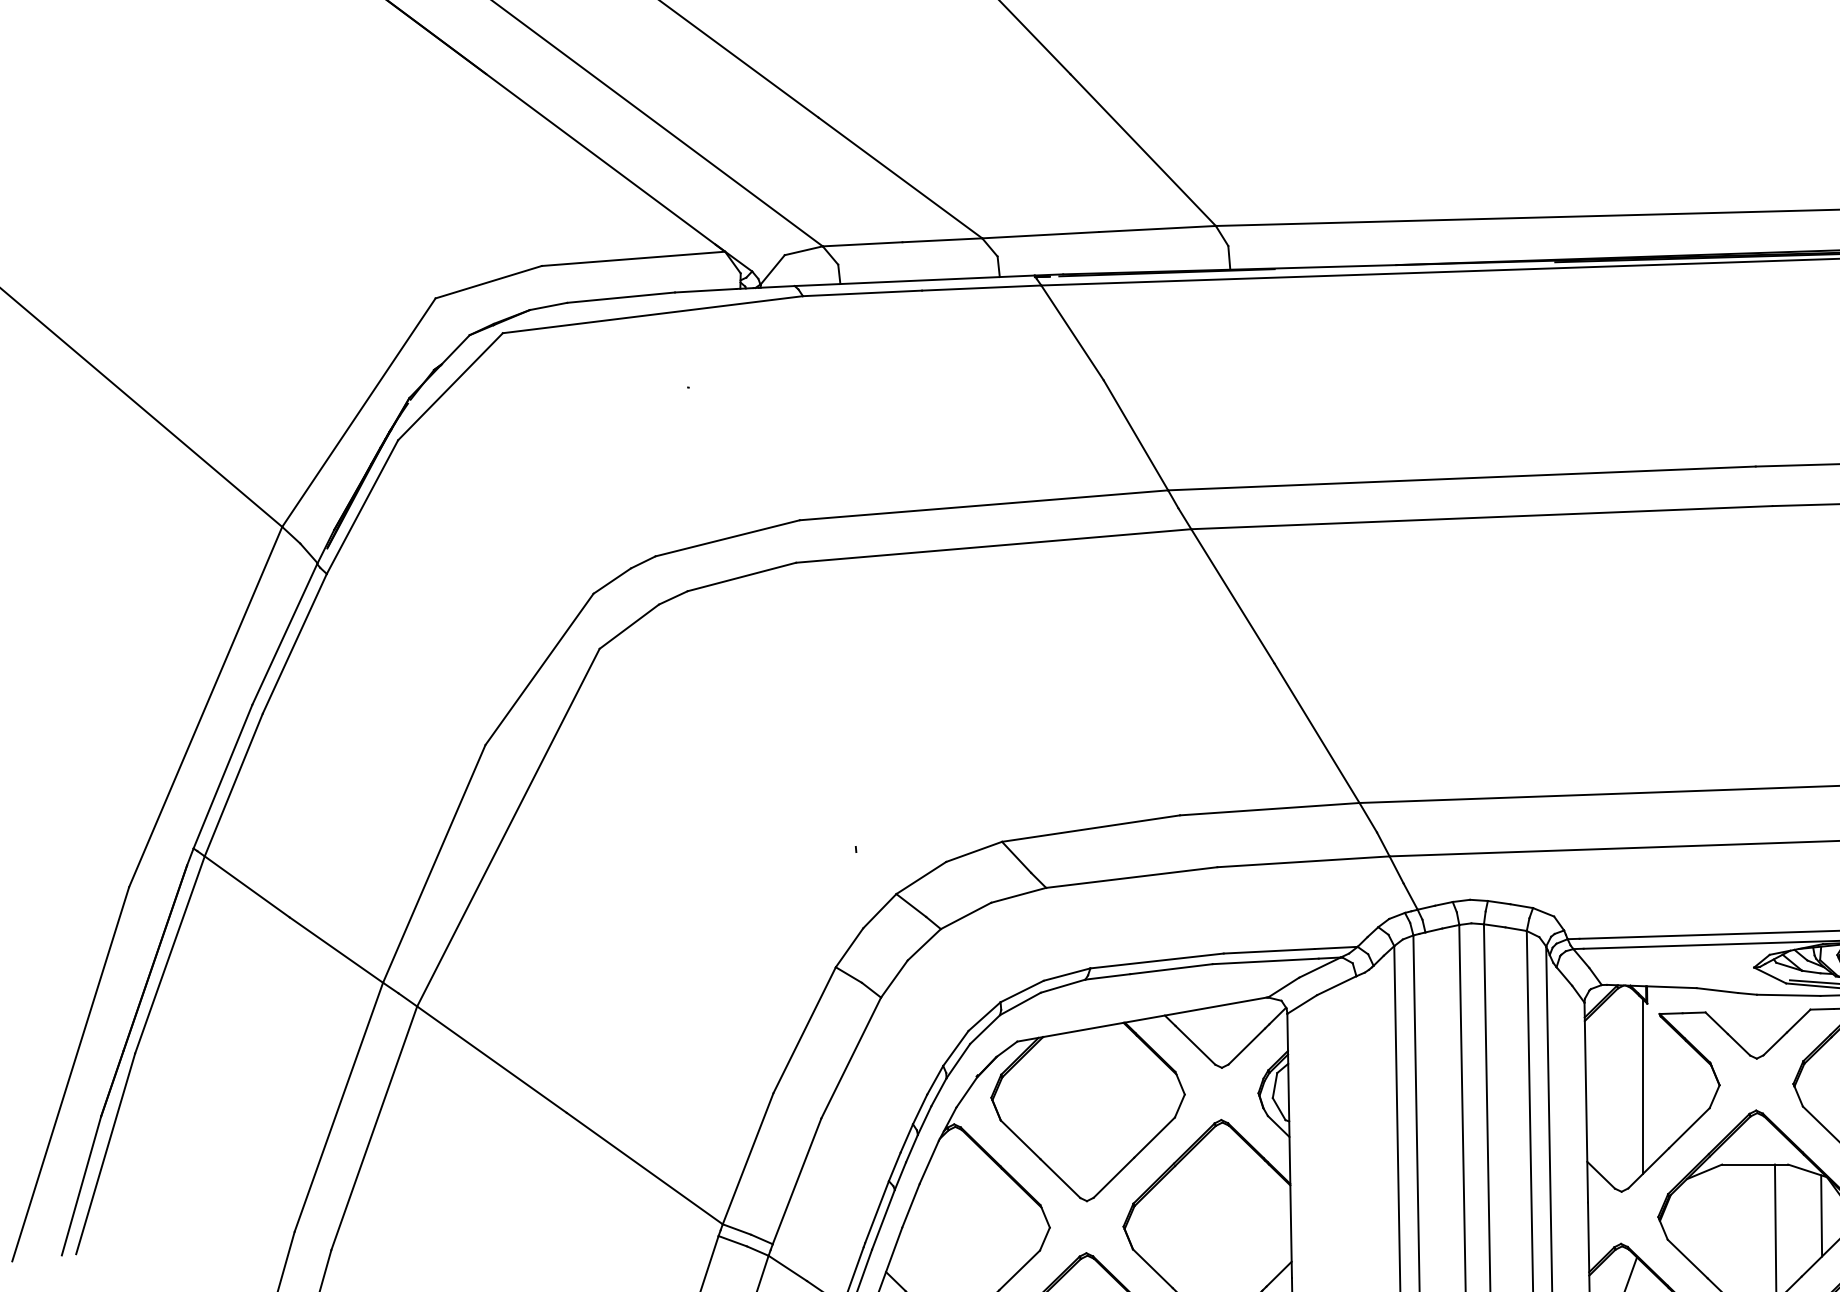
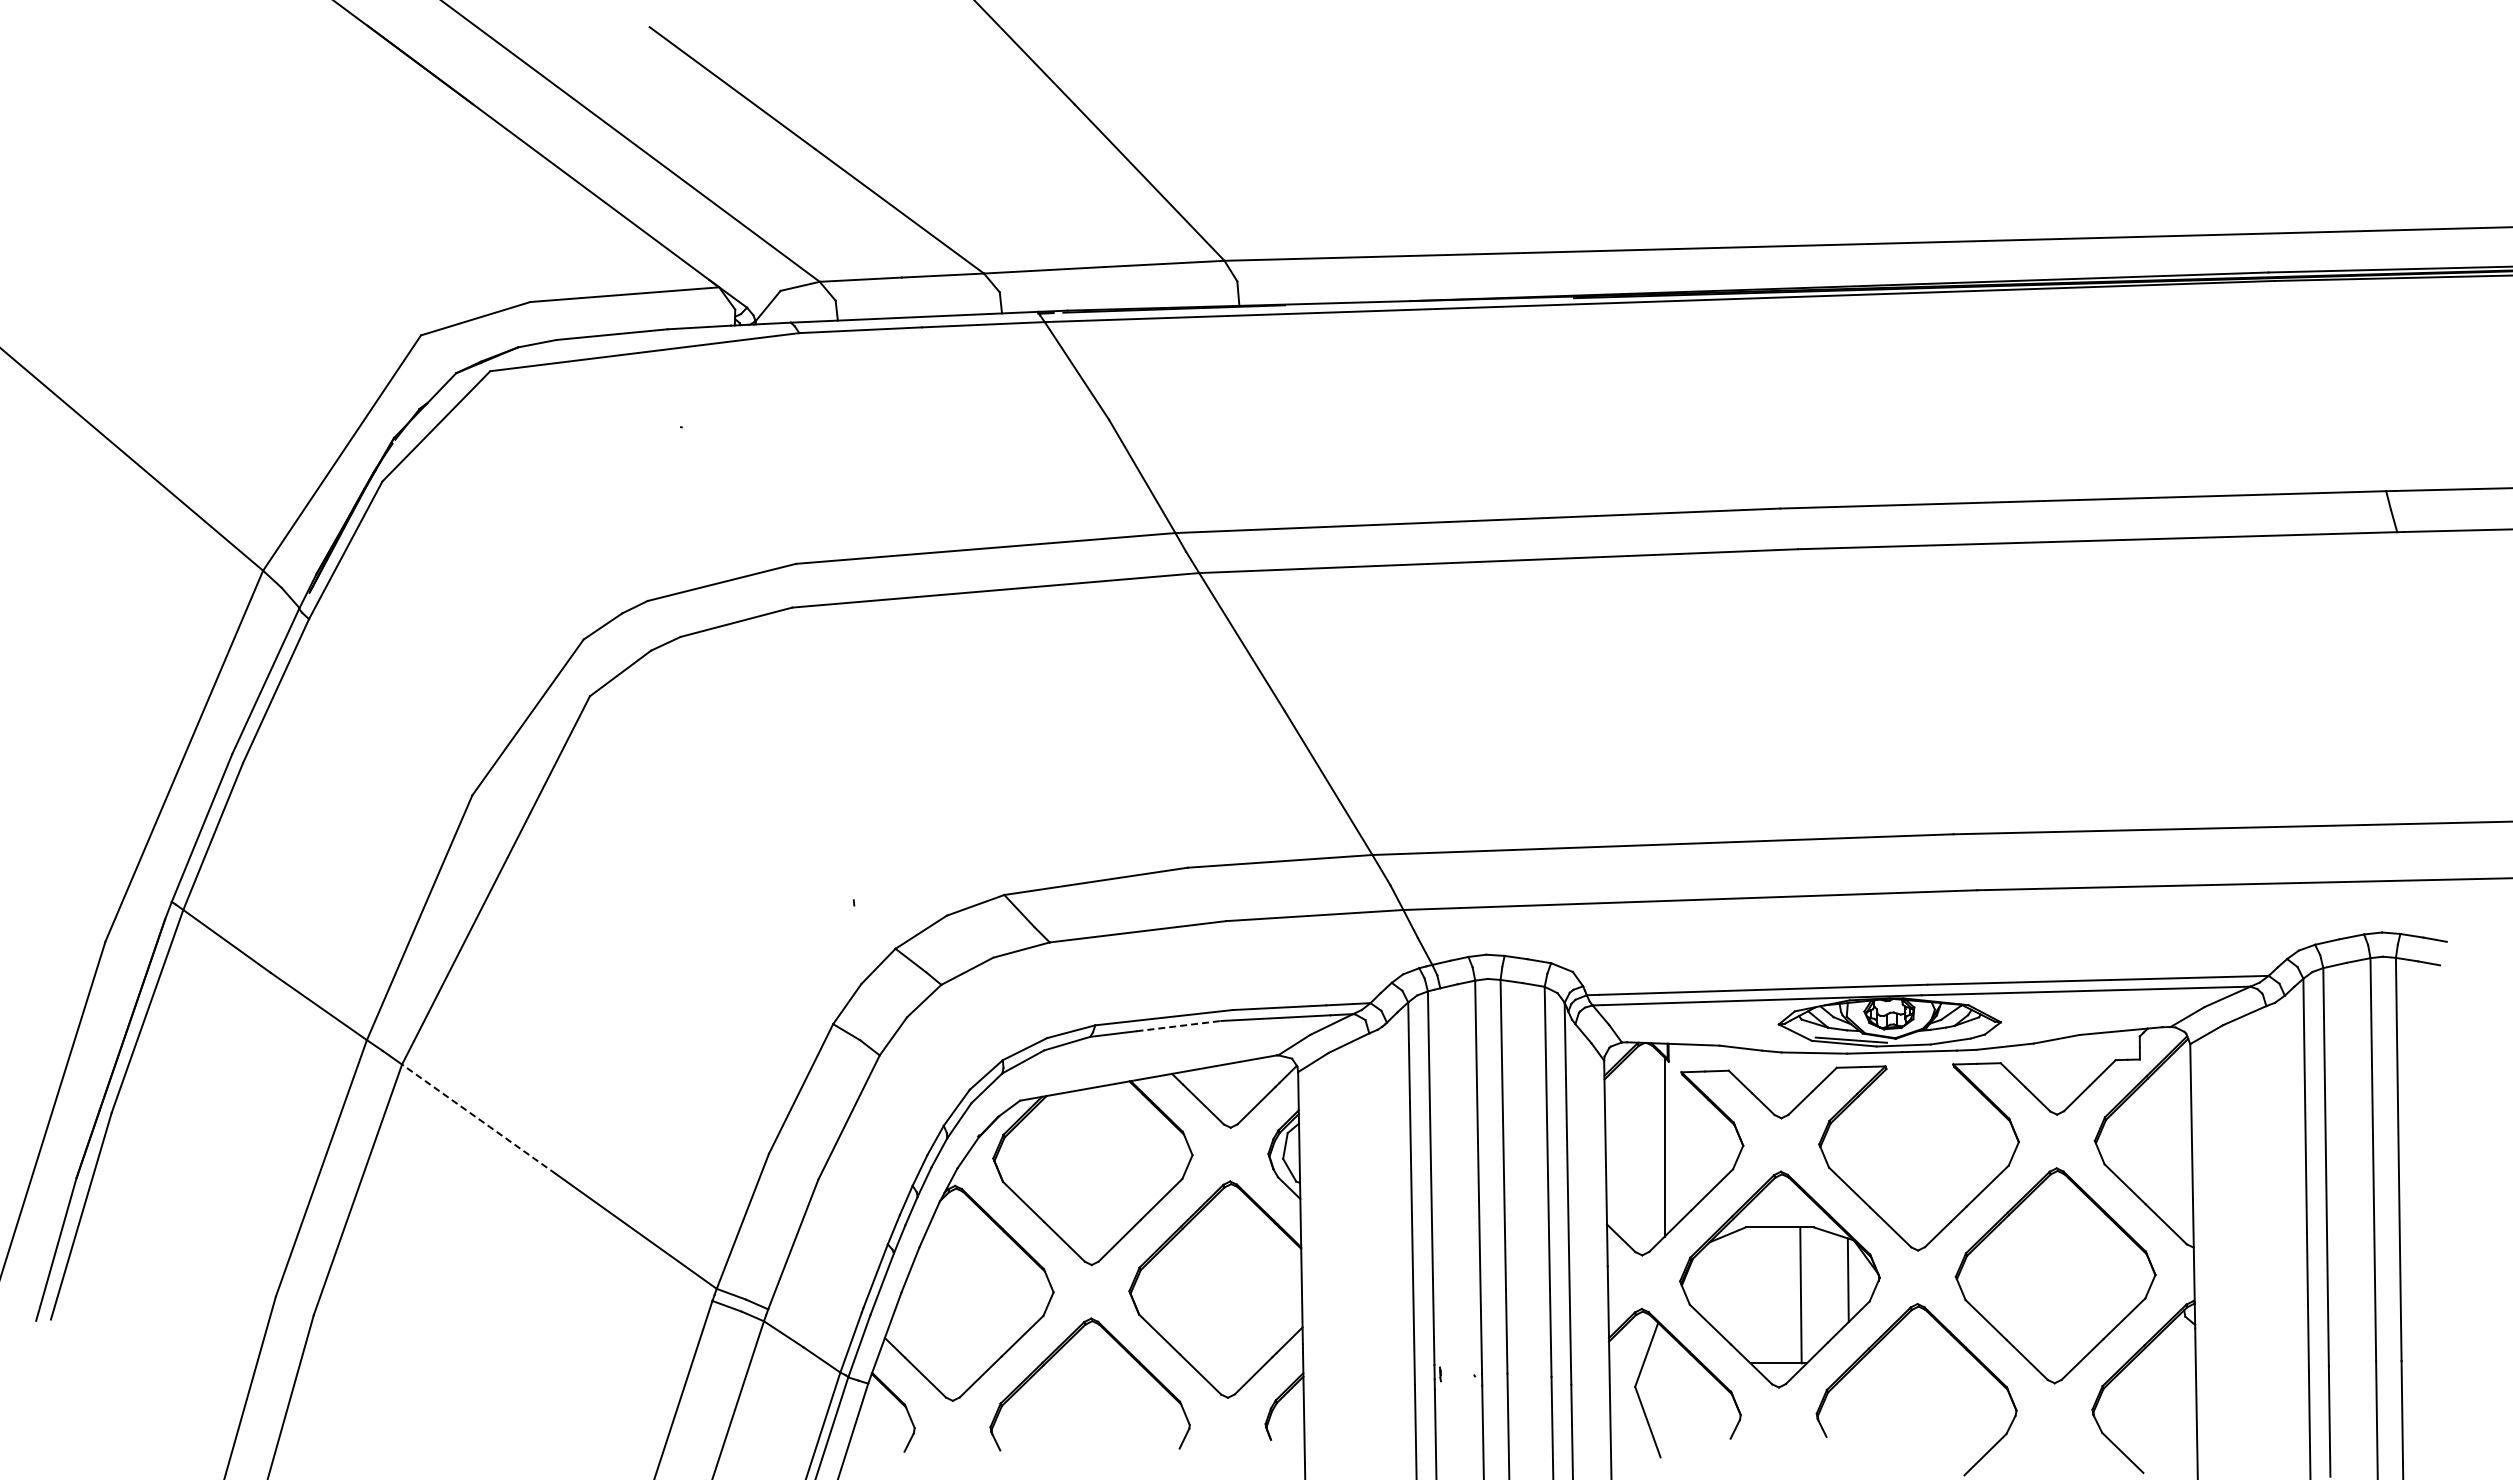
line: (1171, 969) -> (1178, 1026), solid -> dashed
line: (492, 1059) -> (479, 1119), solid -> dashed

